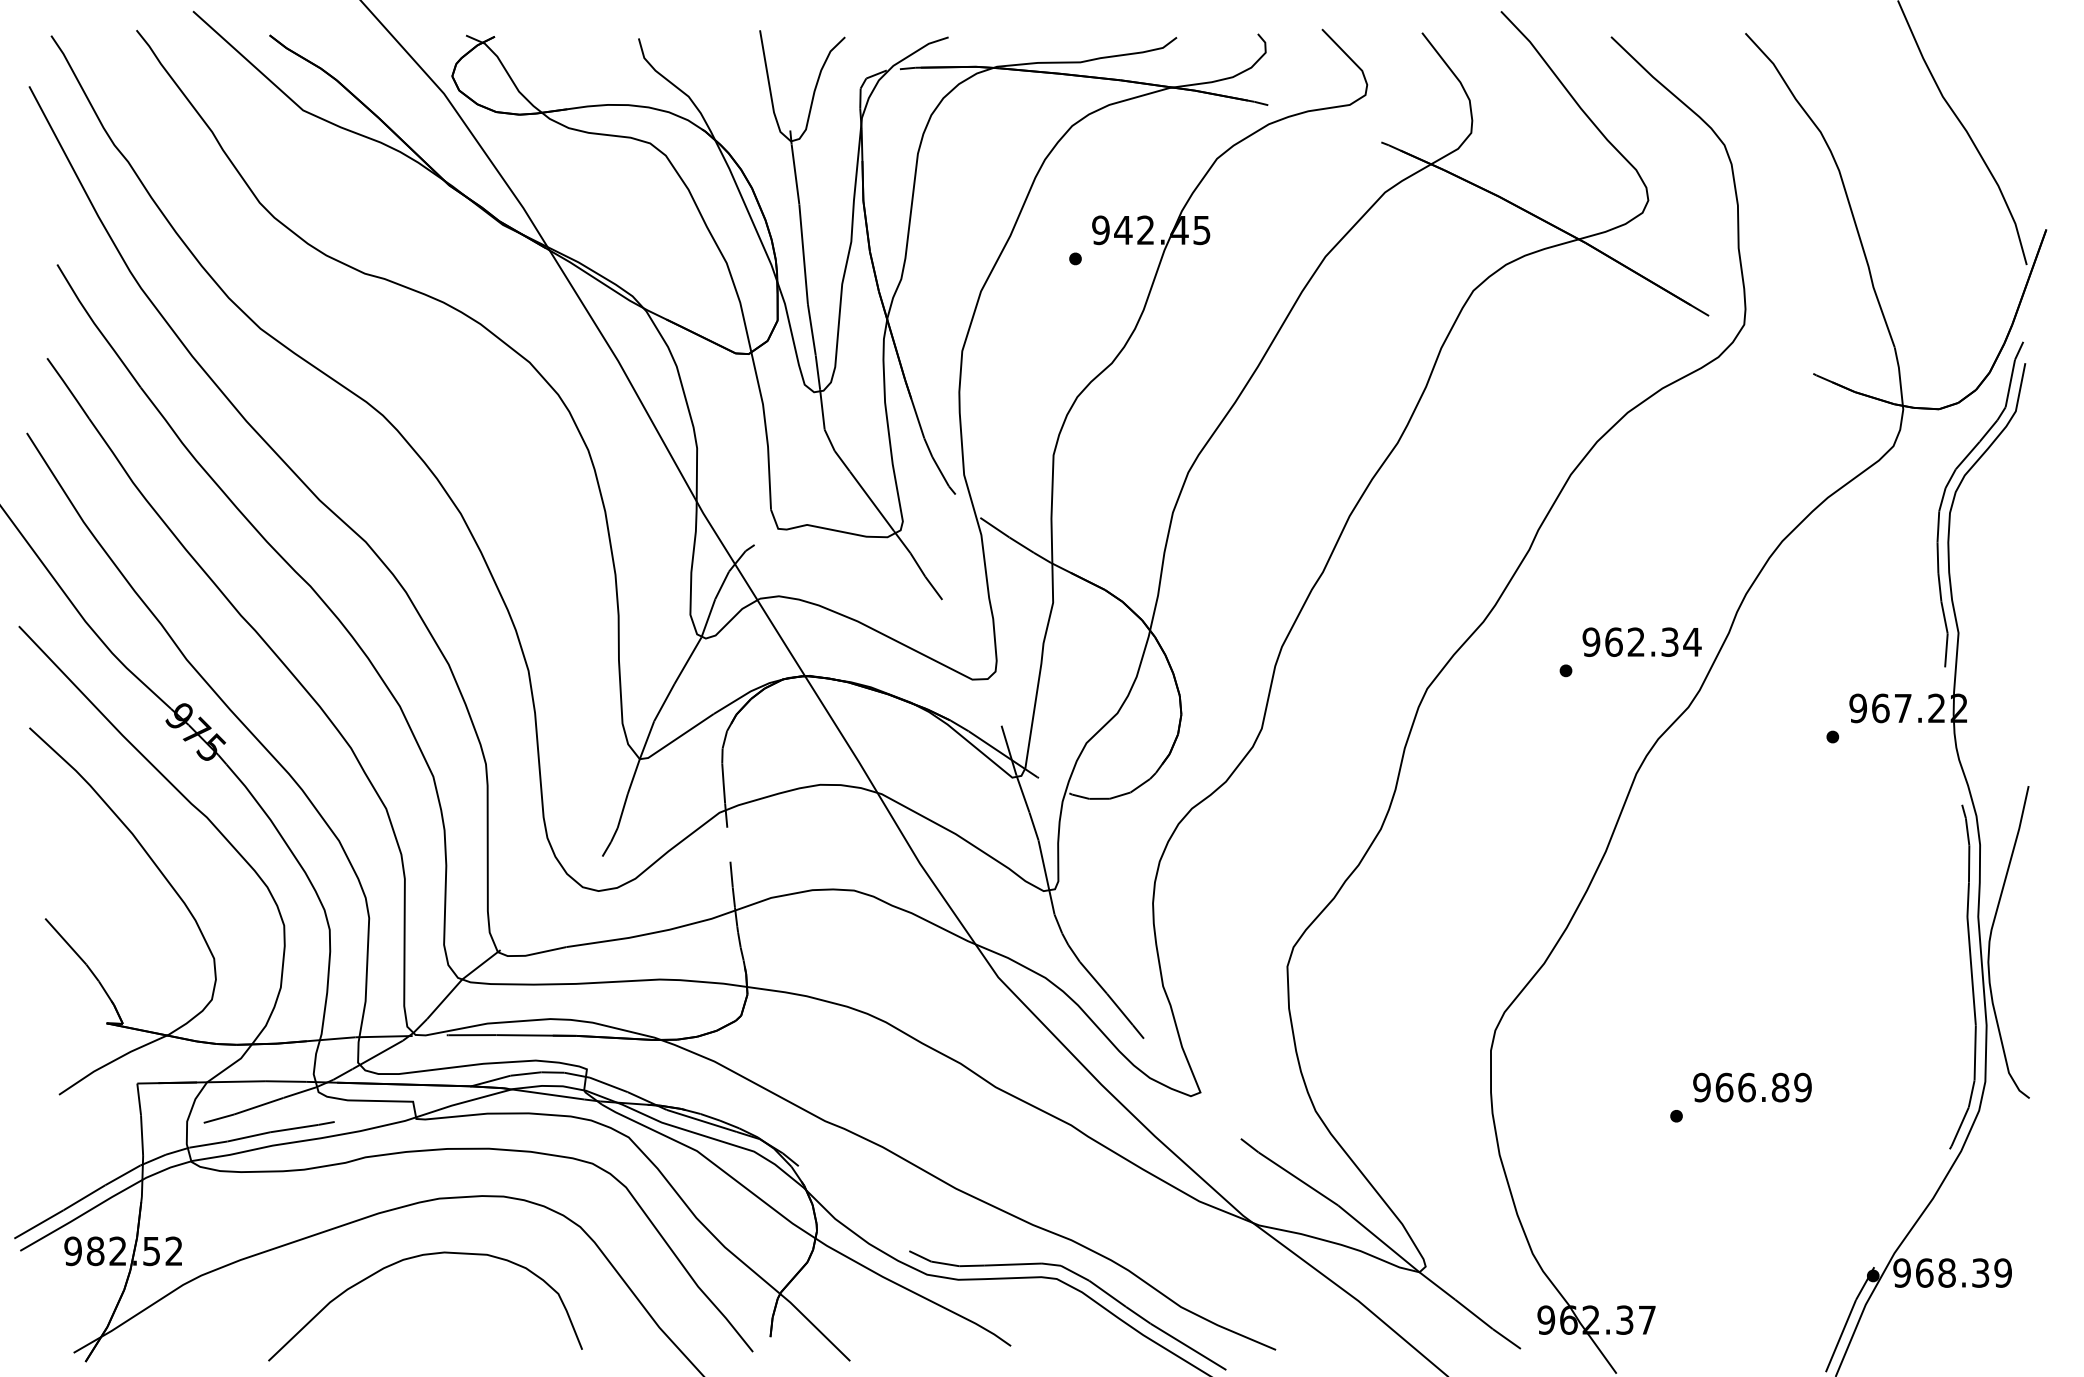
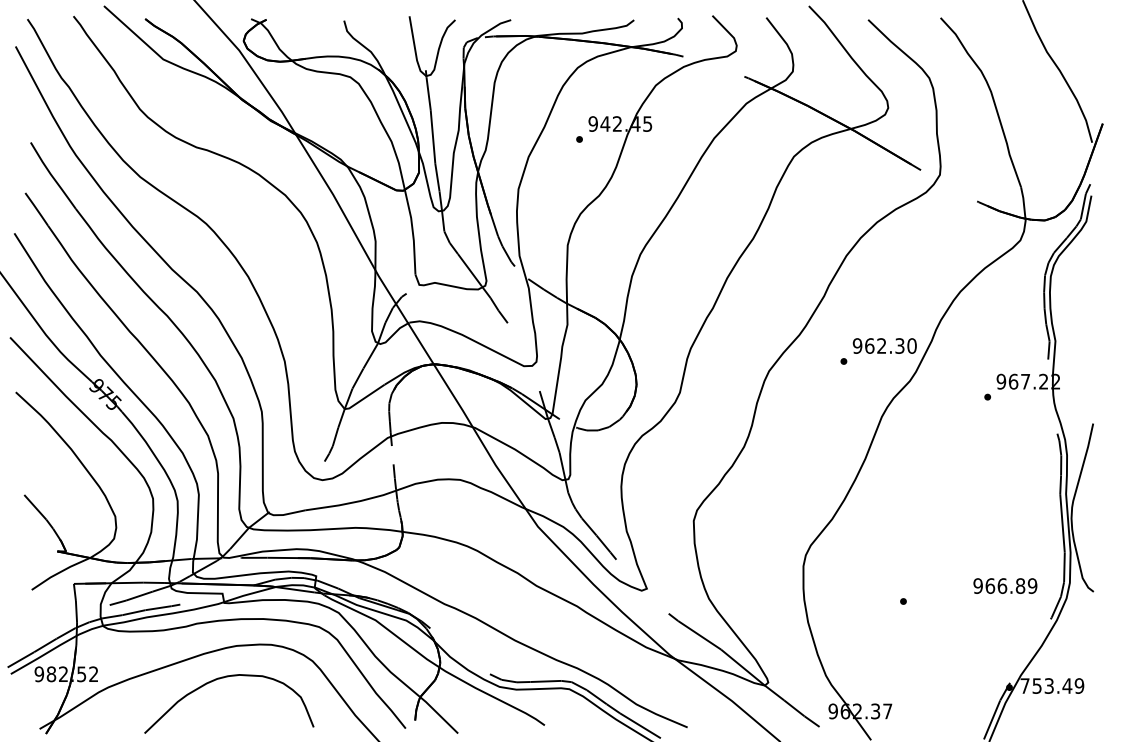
text: (1693, 641) -> (912, 345), 962.34 -> 962.30
text: (1752, 1086) -> (1005, 585), moved
text: (1941, 1272) -> (1046, 685), 968.39 -> 753.49

